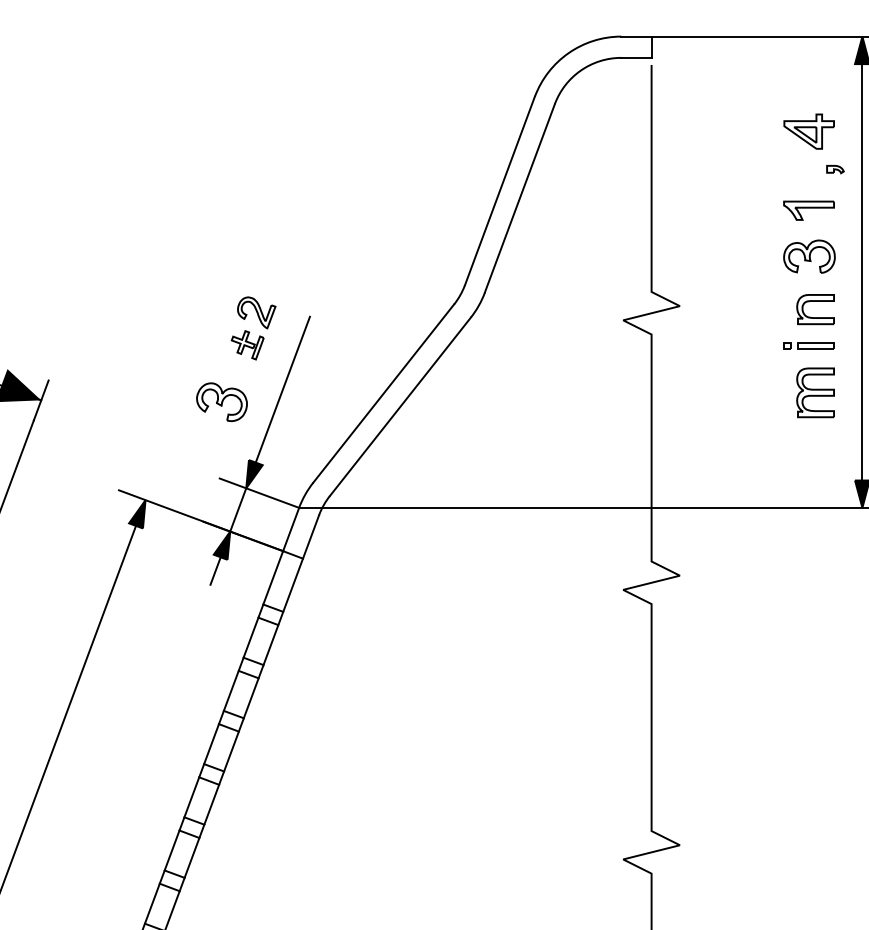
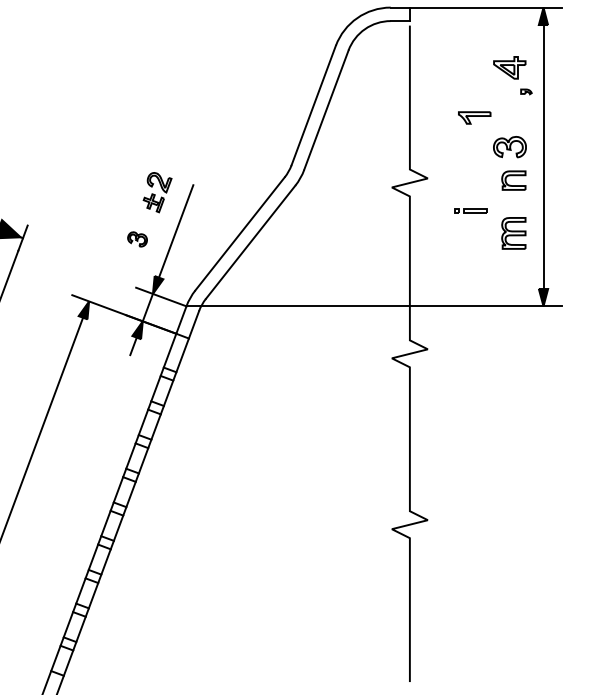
part: (808, 209) -> (474, 117), moved
part: (808, 345) -> (470, 210), moved
part: (221, 402) -> (137, 239), size x0.6

